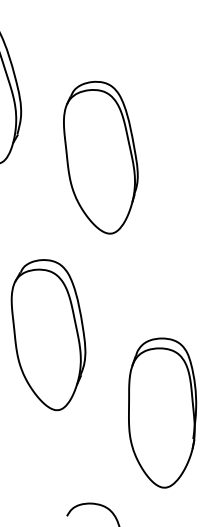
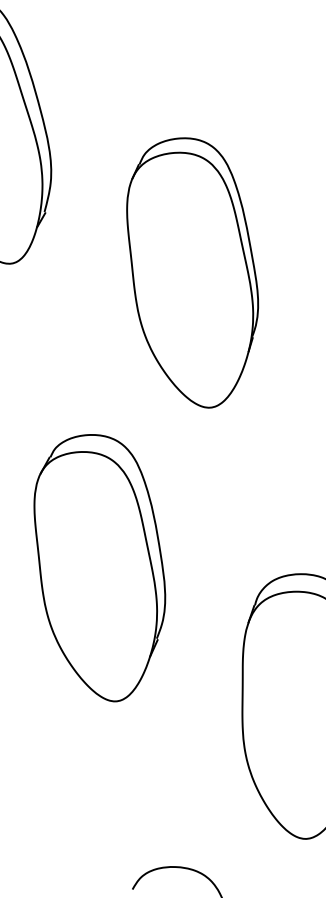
part: (100, 157) -> (191, 272), moved

